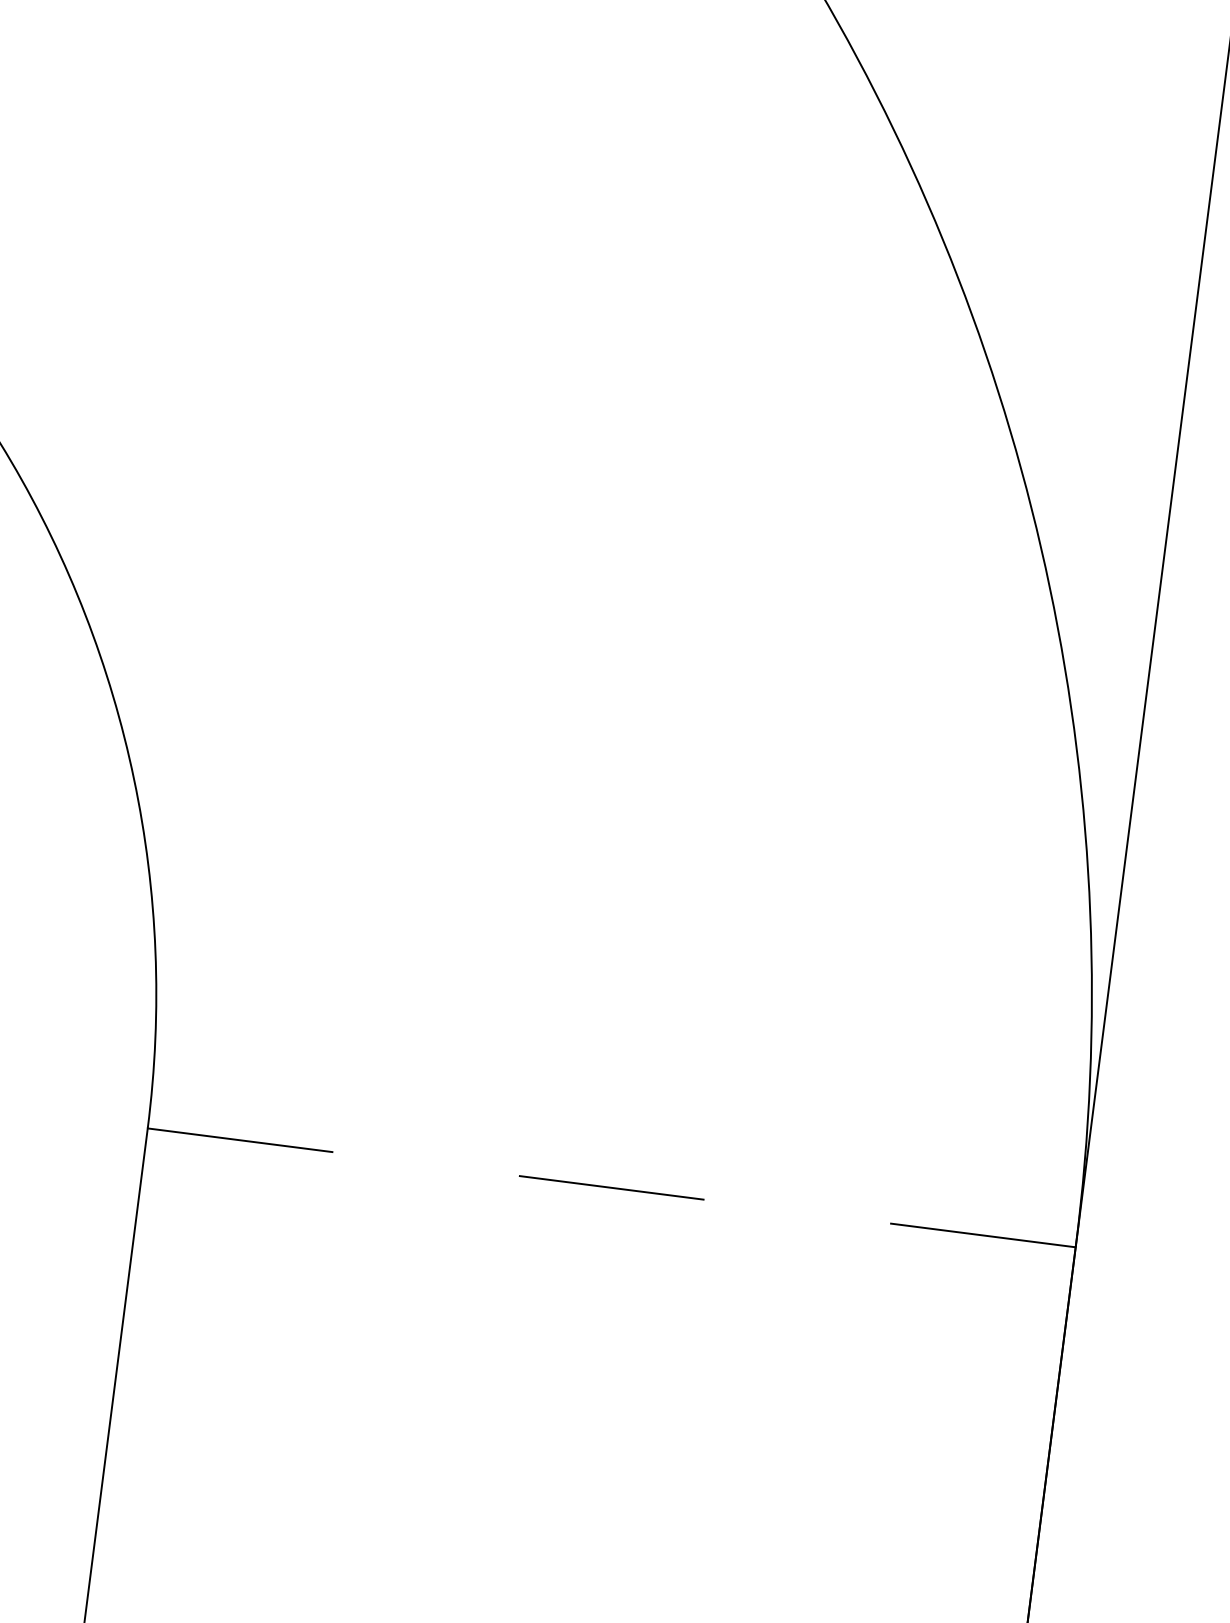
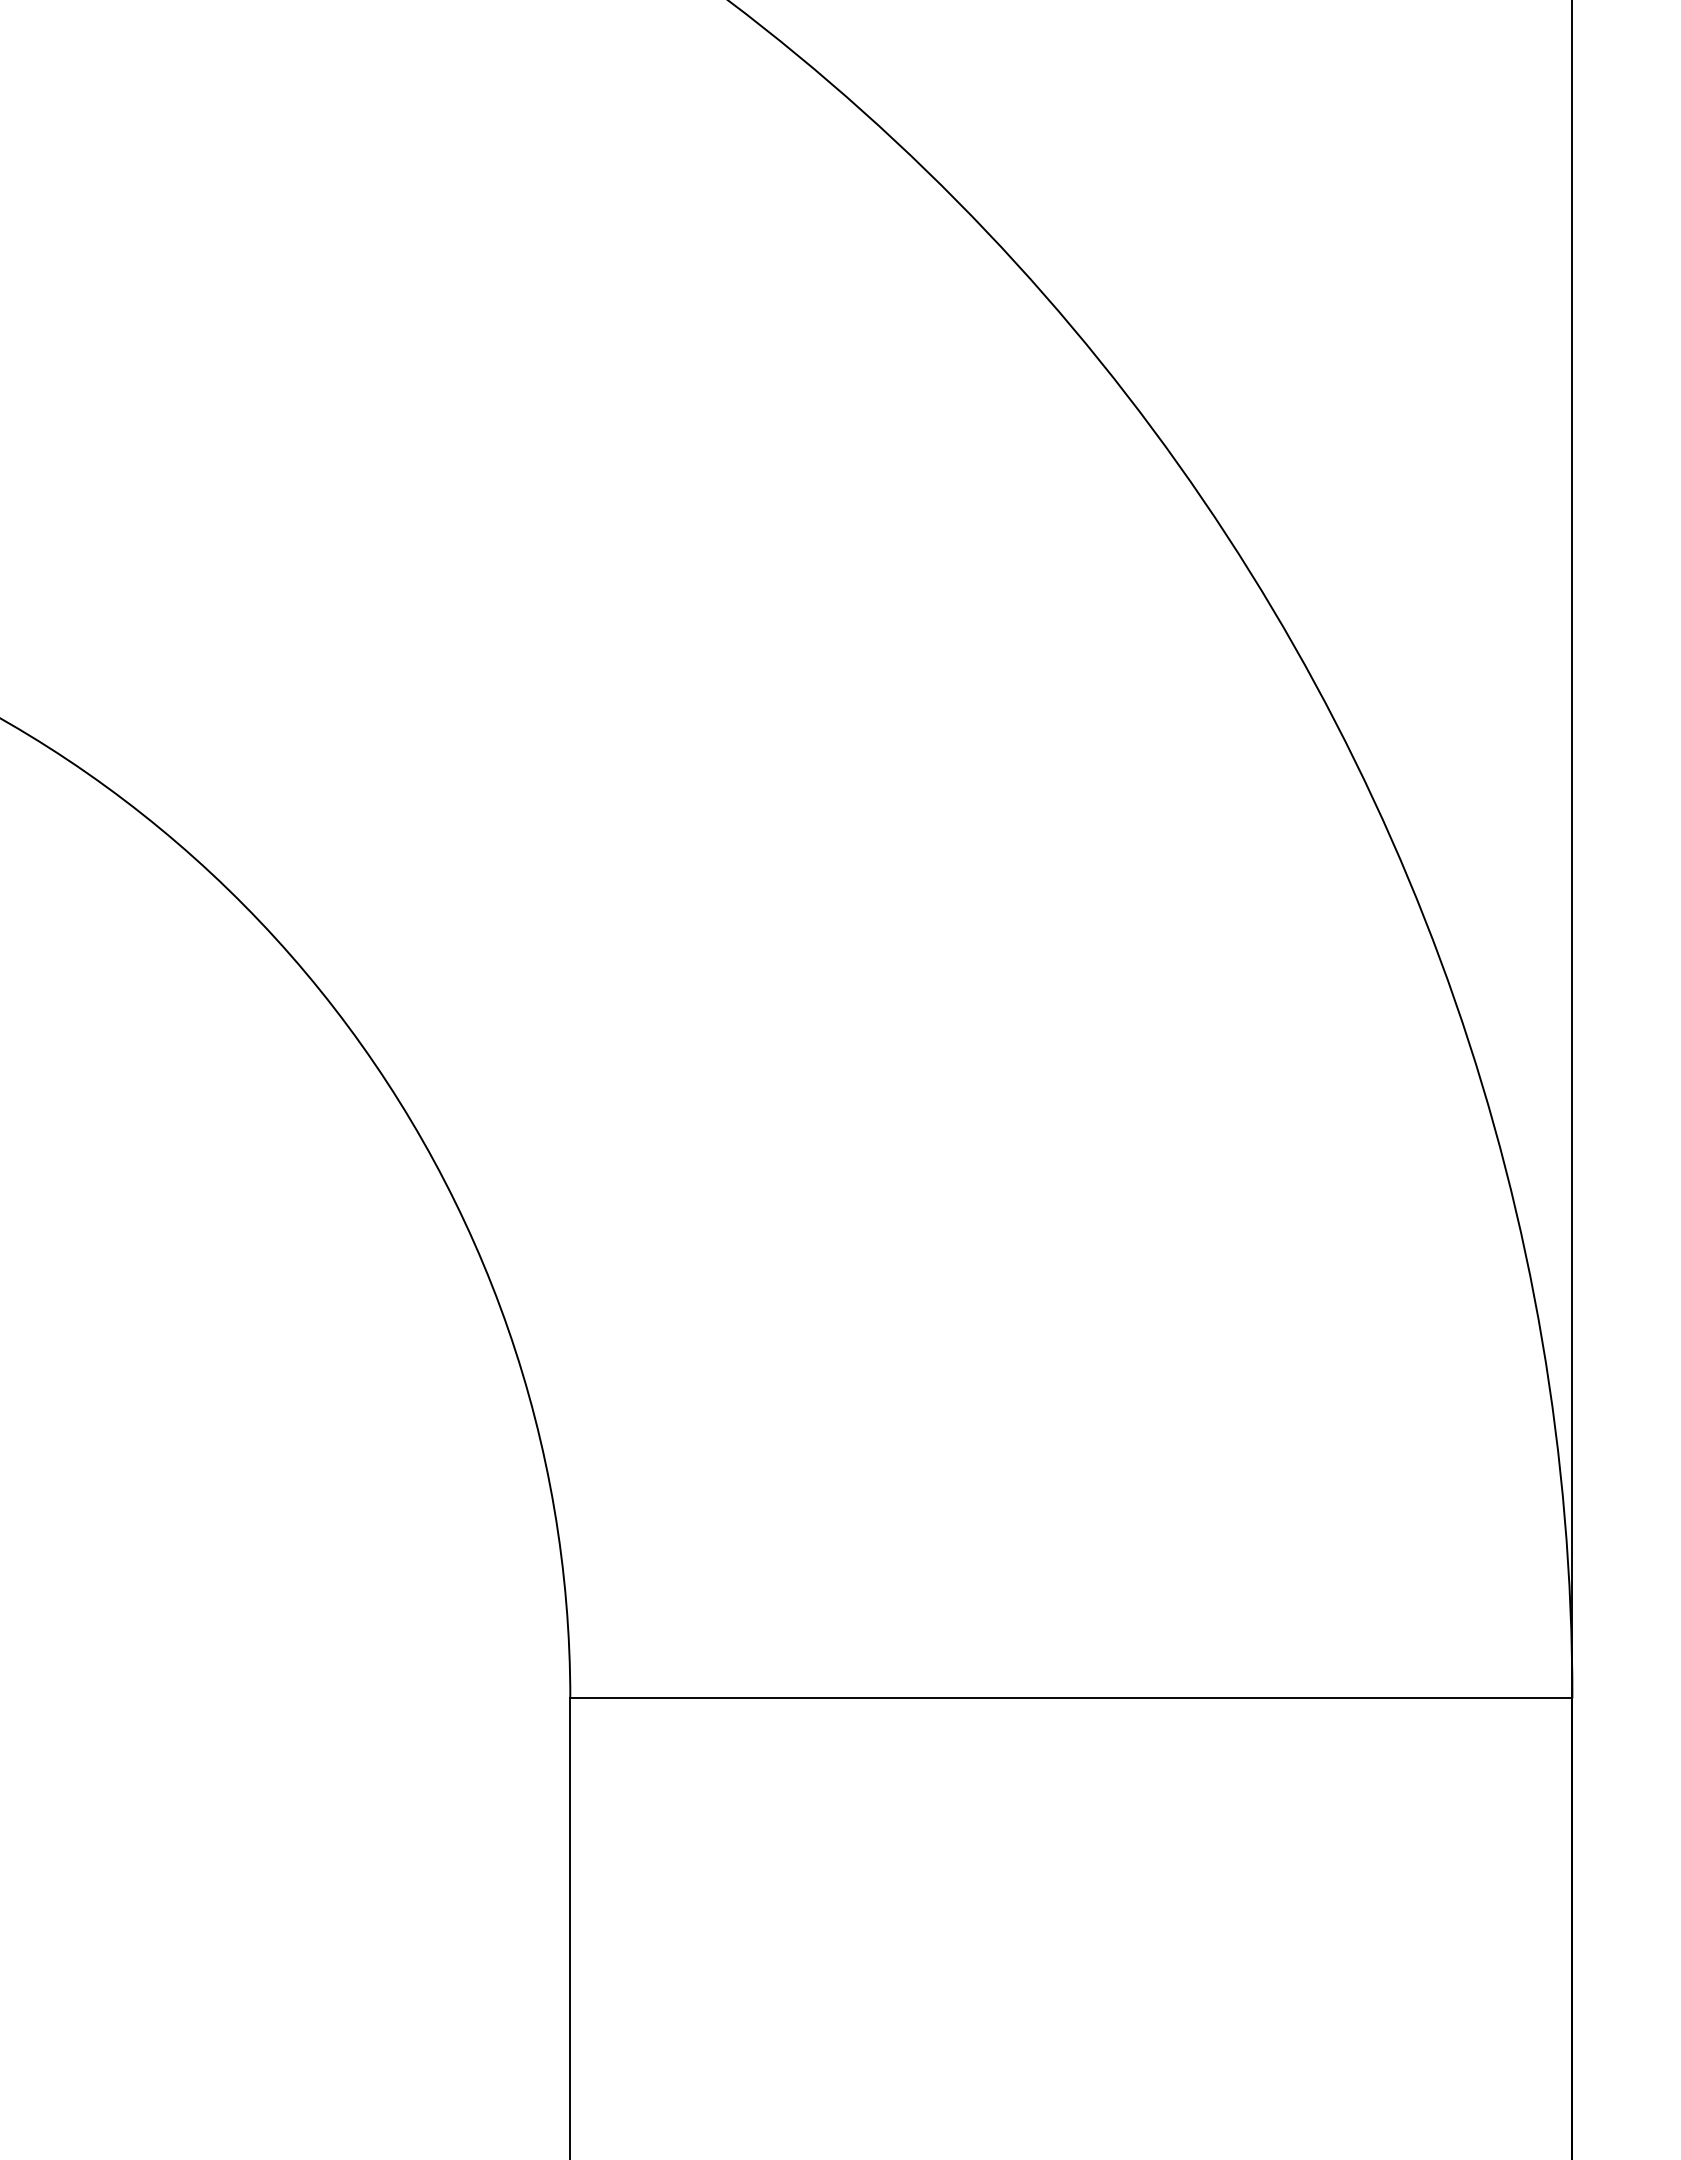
line: (611, 1187) -> (1071, 1698), dashed -> solid

